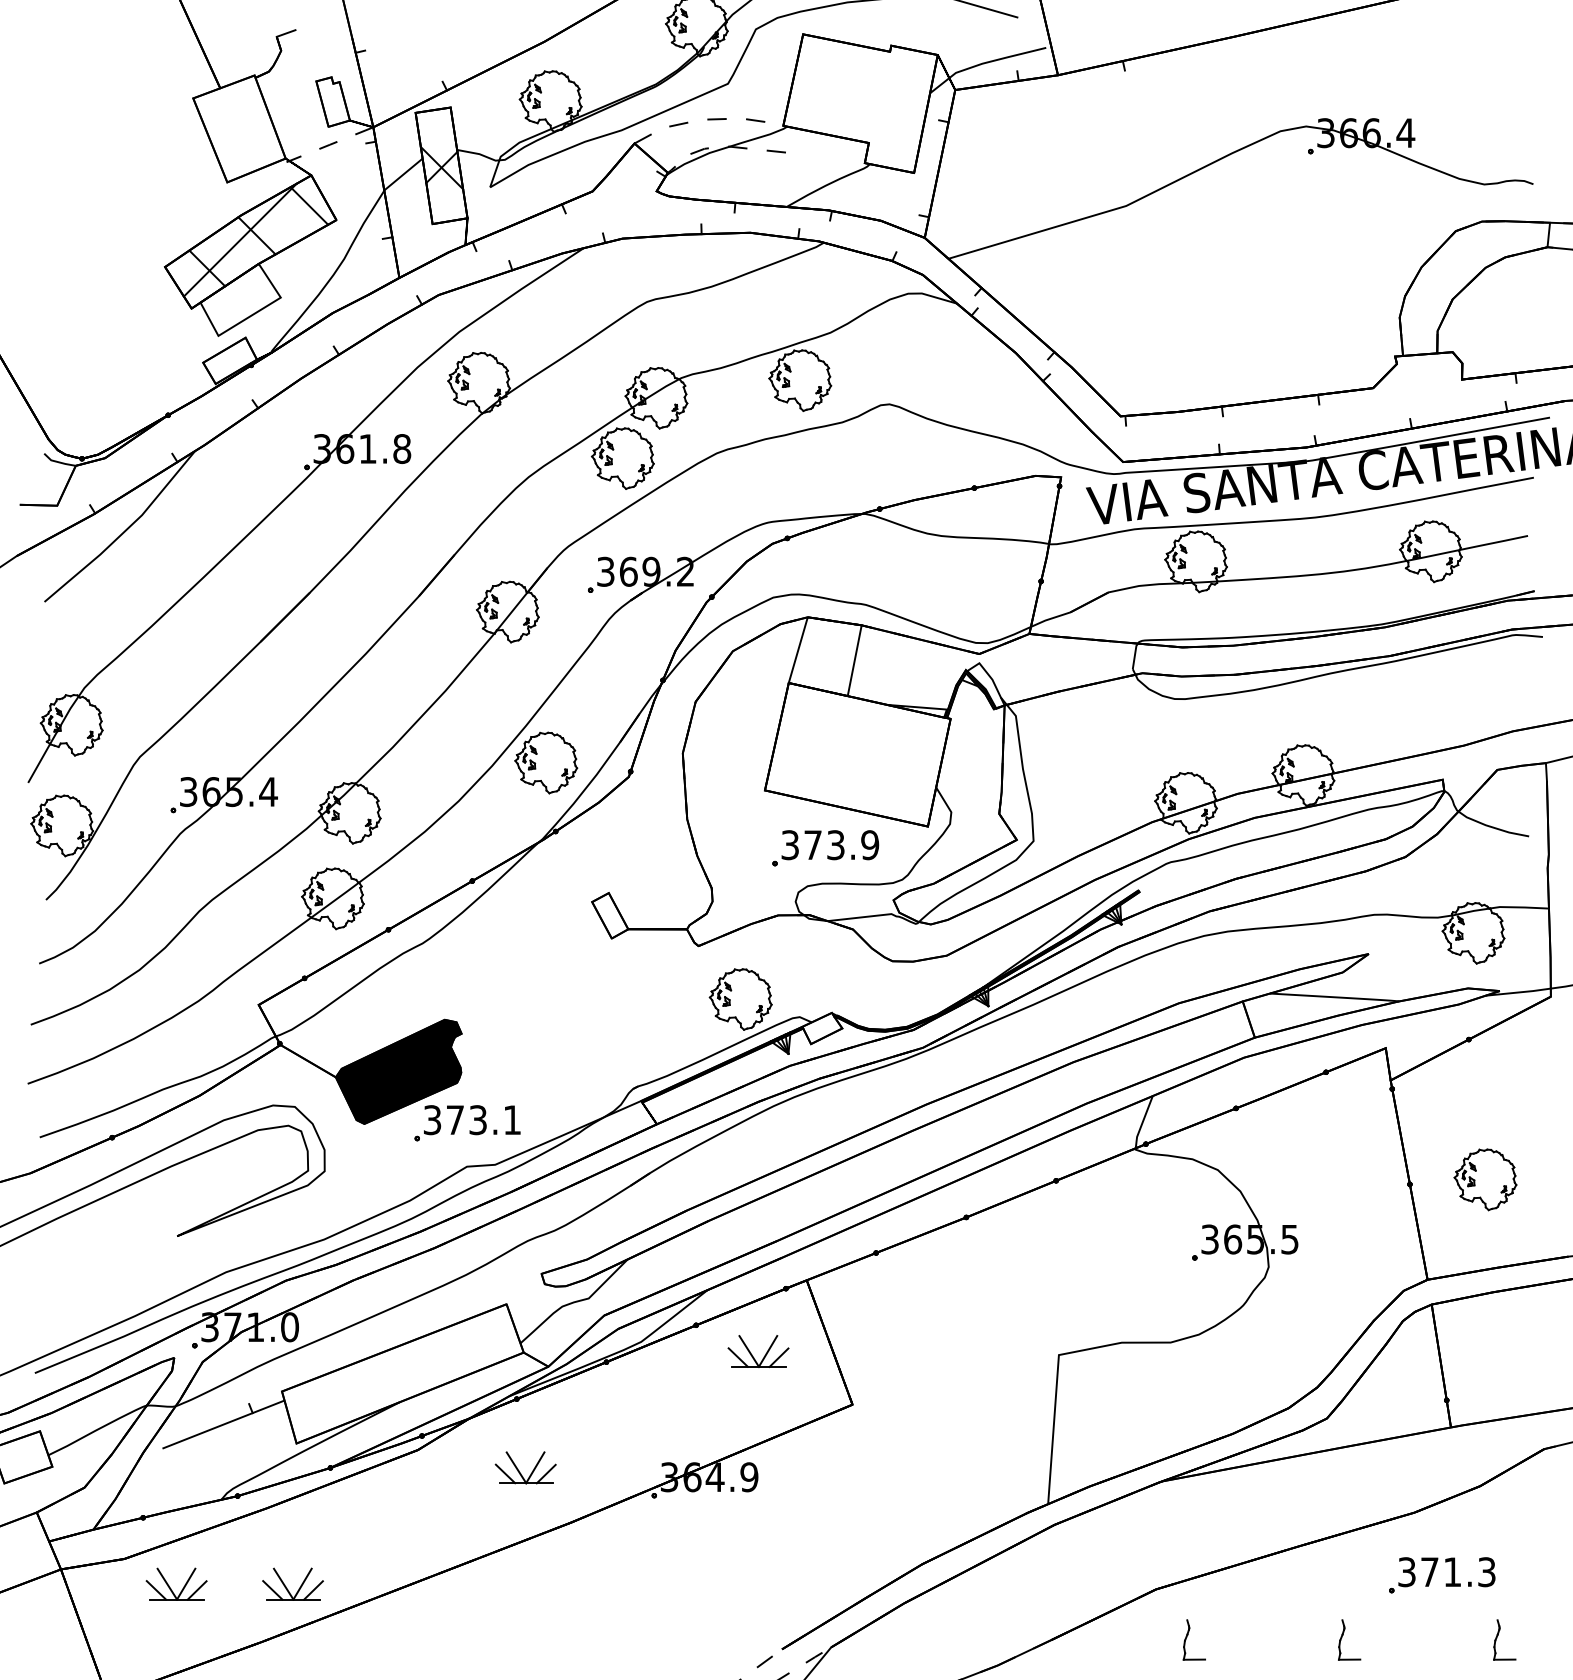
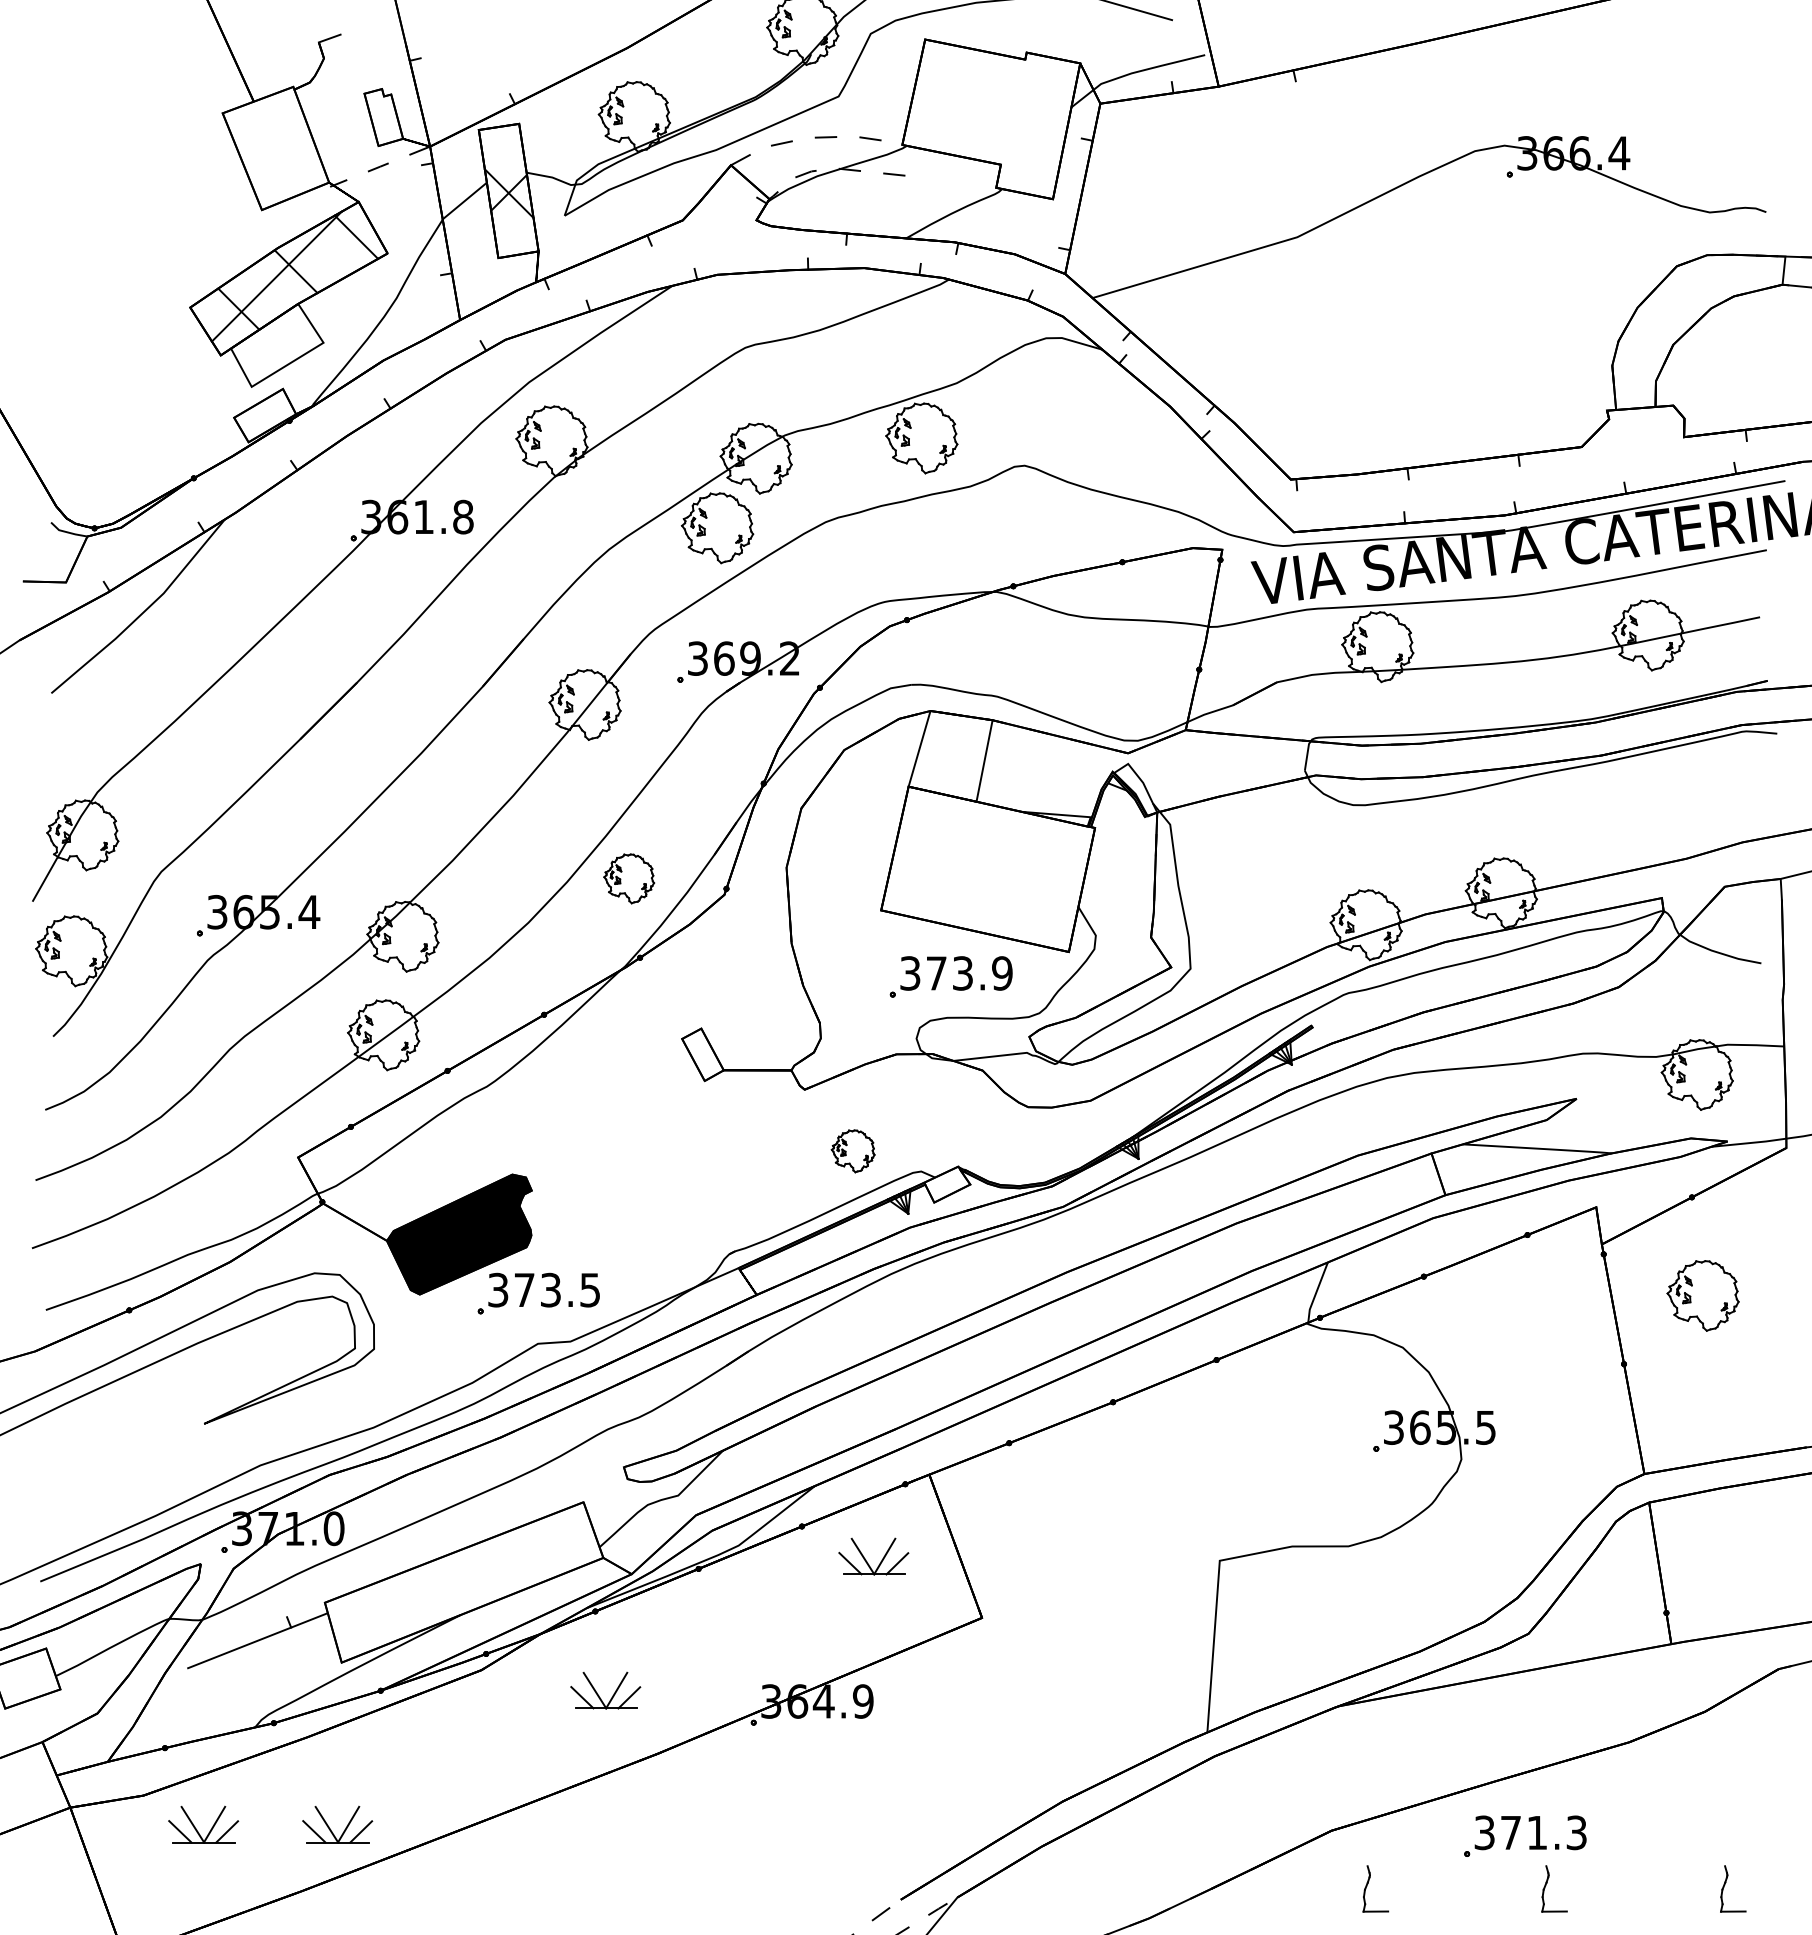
part: (545, 762) -> (628, 878), size x0.7
part: (740, 999) -> (852, 1151), size x0.6
text: (511, 1120) -> (589, 1290), 373.1 -> 373.5
part: (1484, 1179) -> (1702, 1295), moved
part: (1433, 1572) -> (1515, 1833), moved

